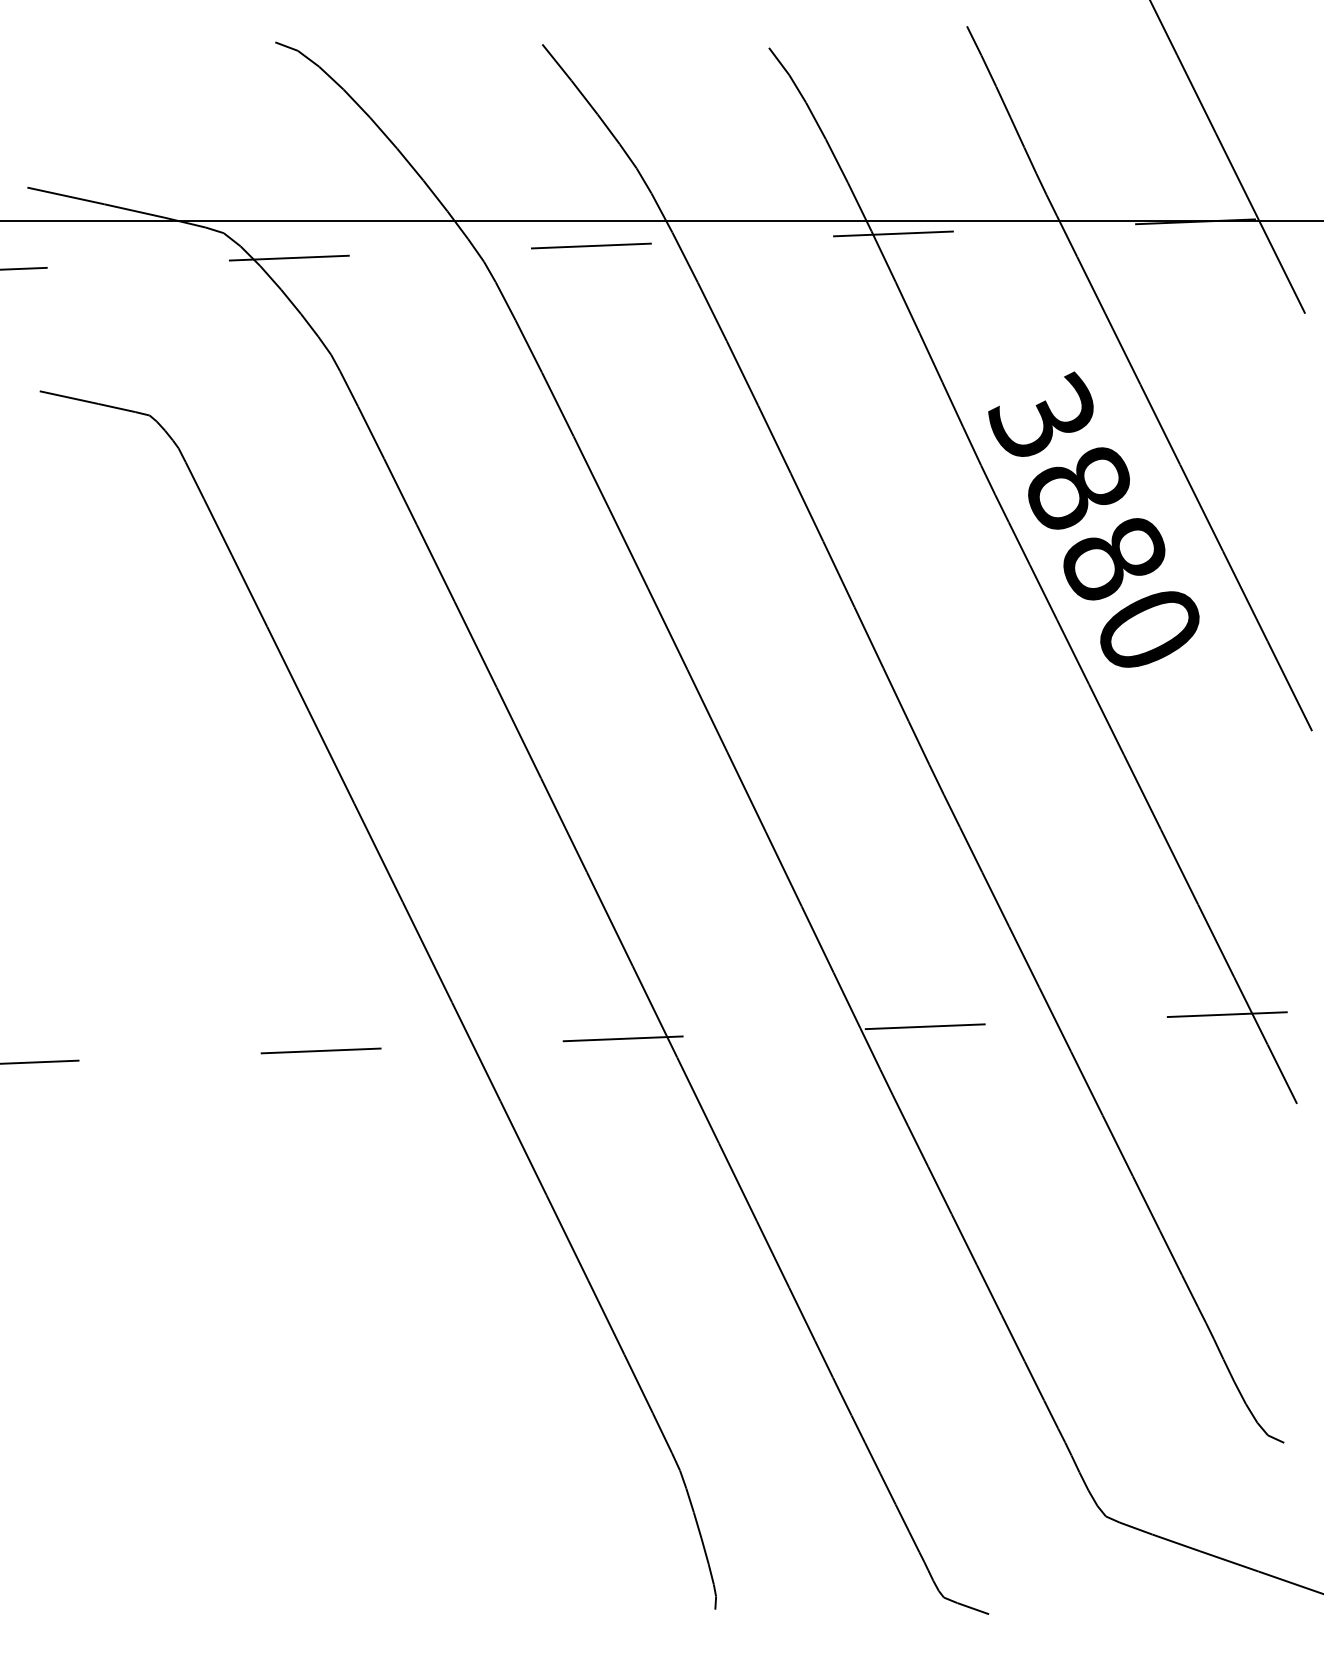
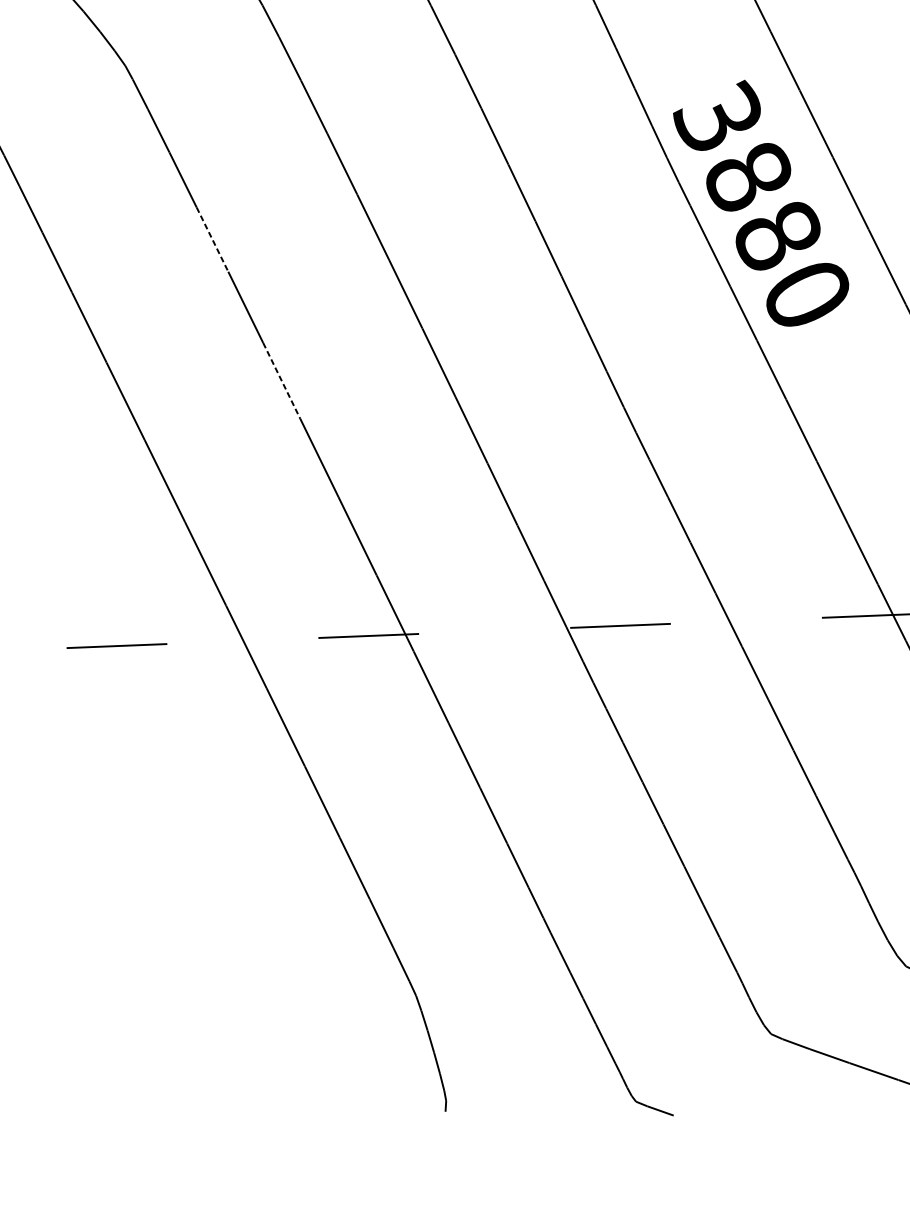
line: (435, 563) -> (212, 239), solid -> dashed
line: (518, 732) -> (281, 380), solid -> dashed

